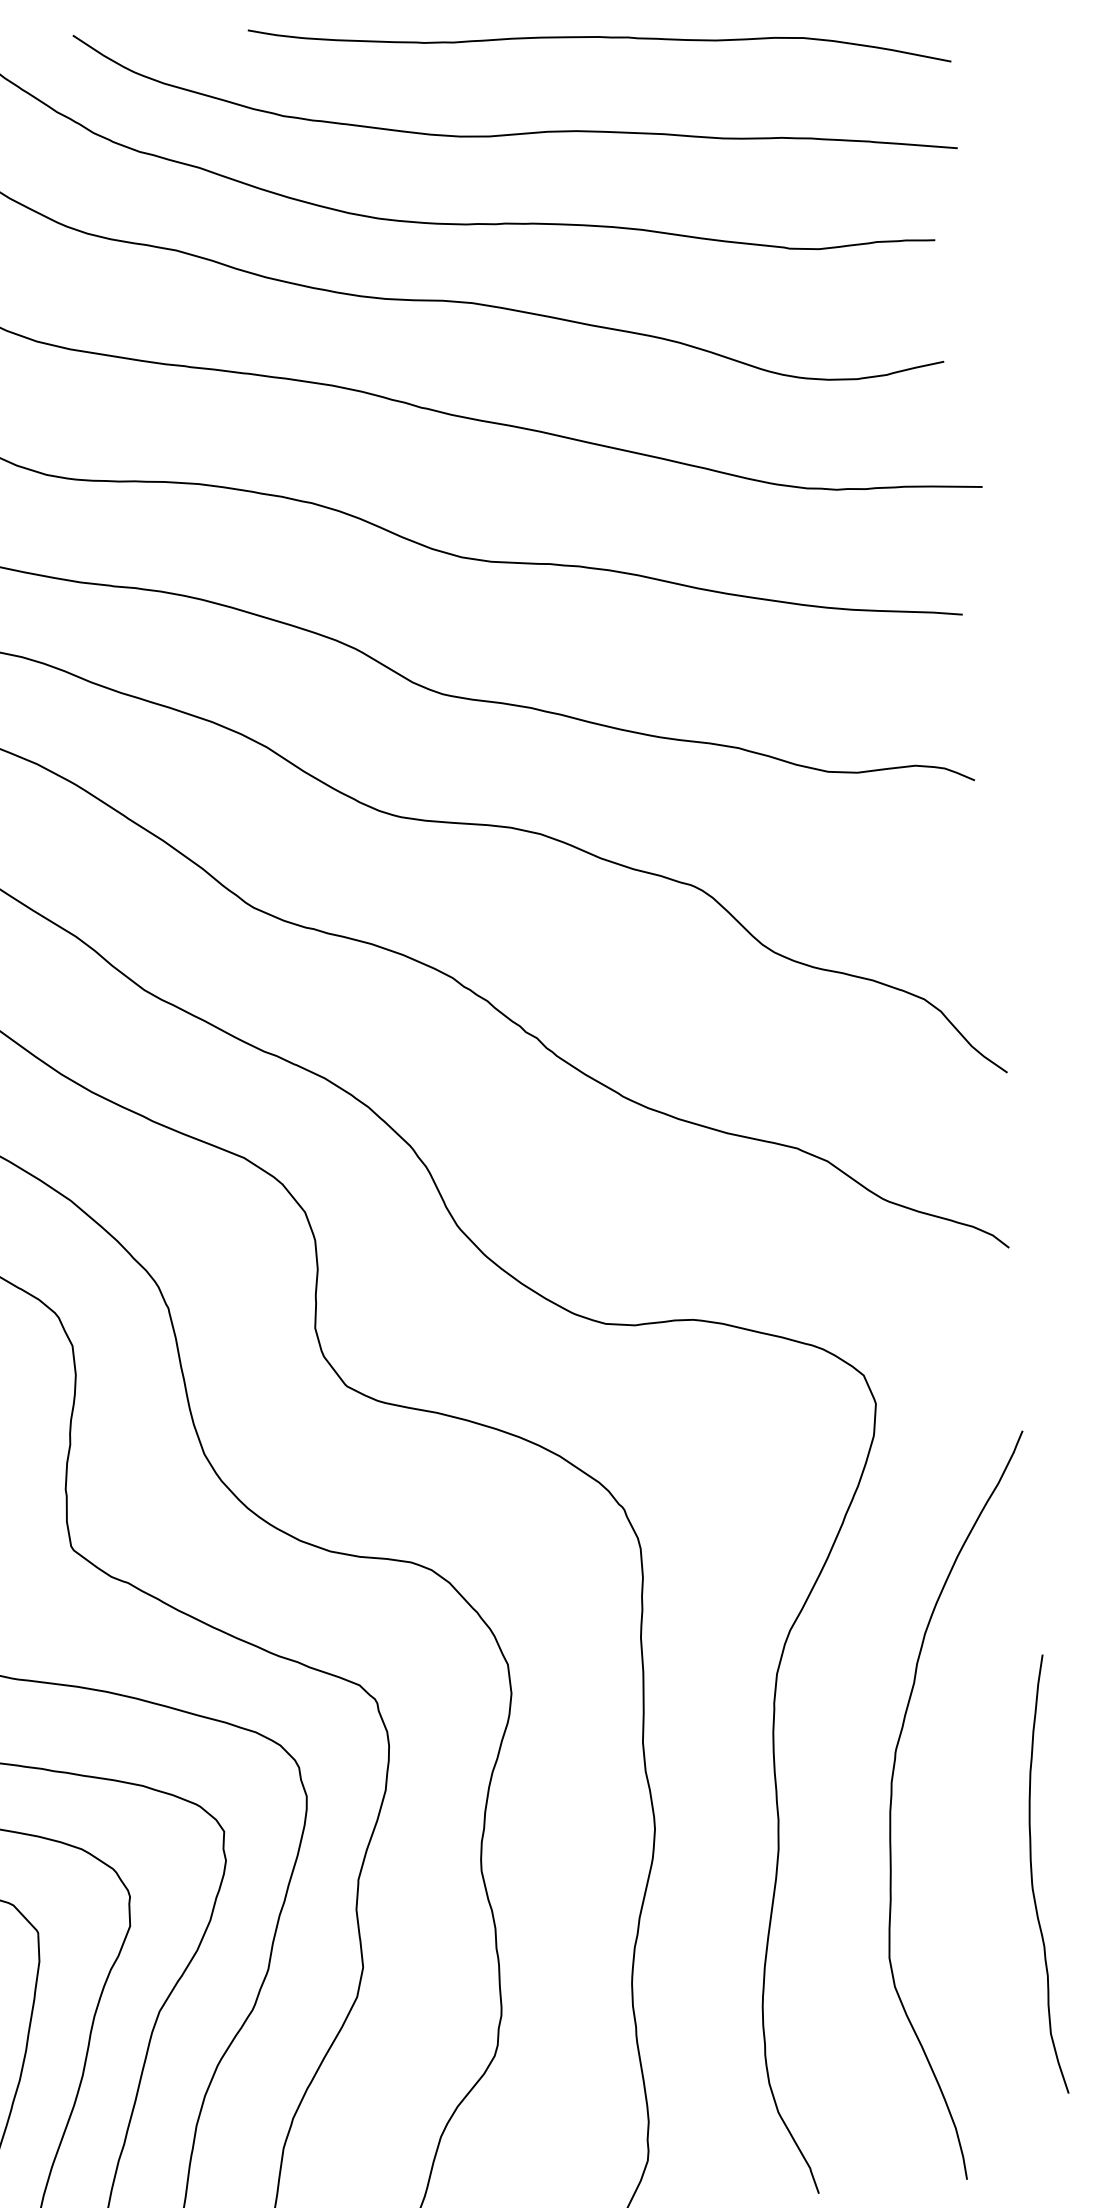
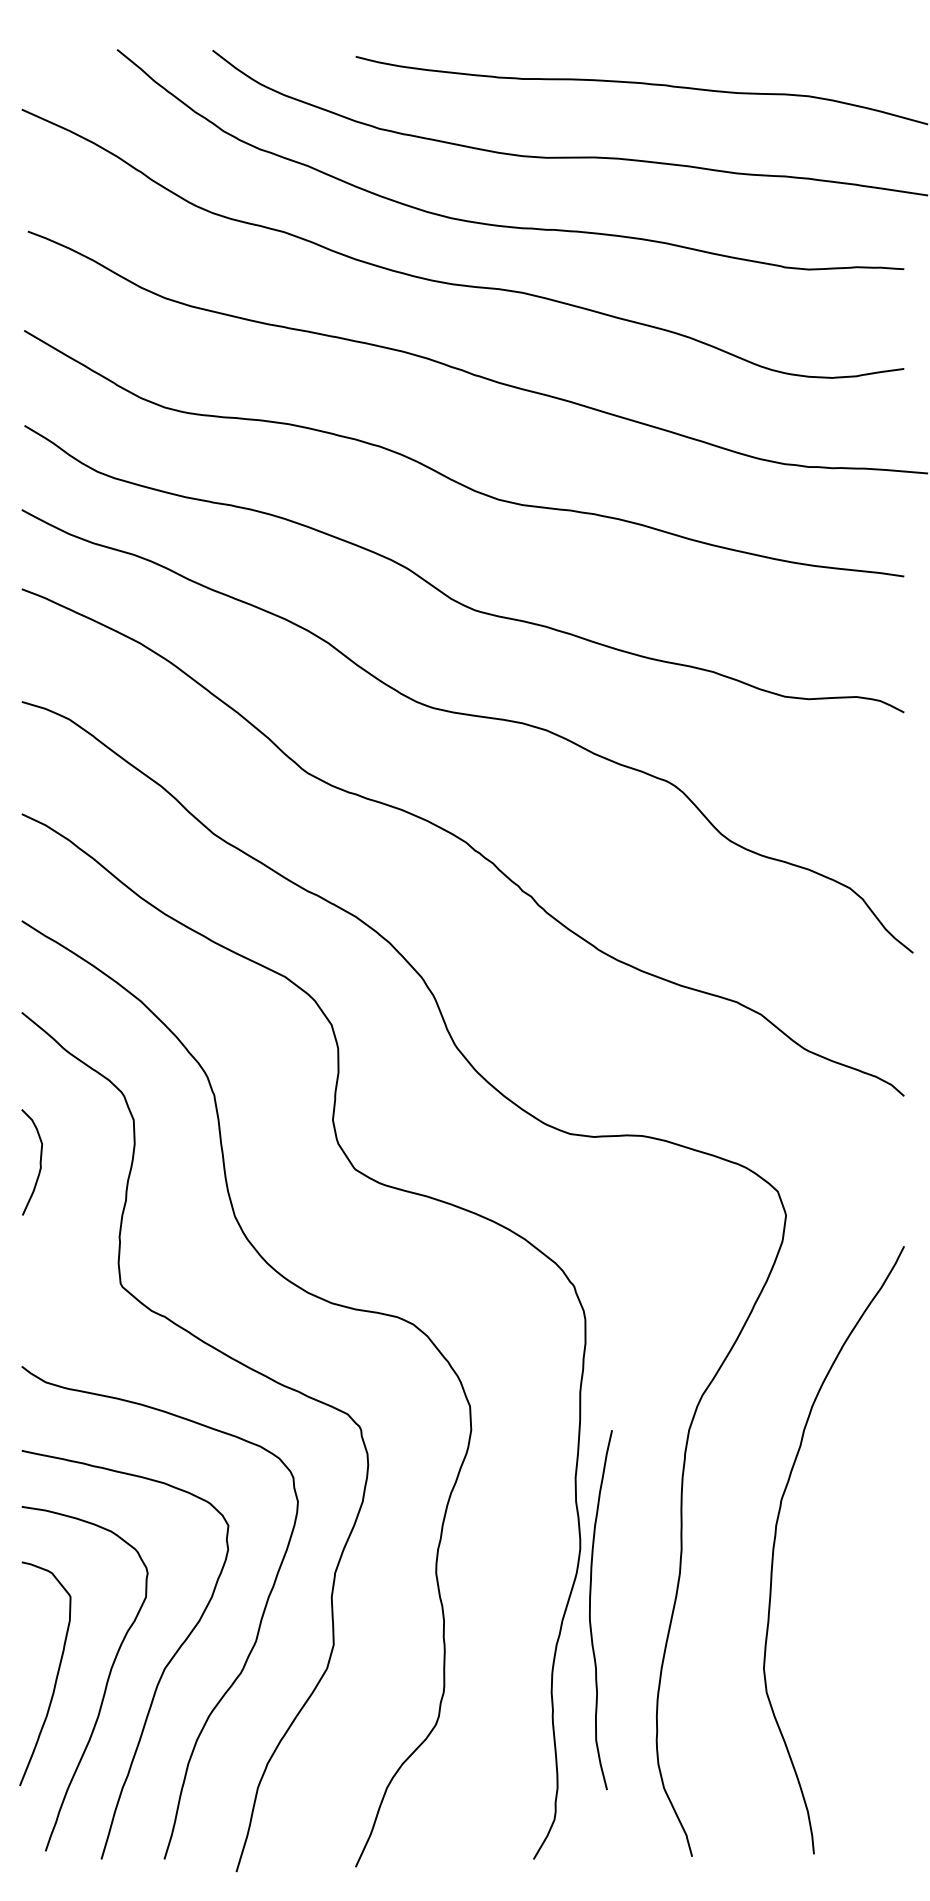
curve: (1032, 1876) -> (590, 1610), moved

